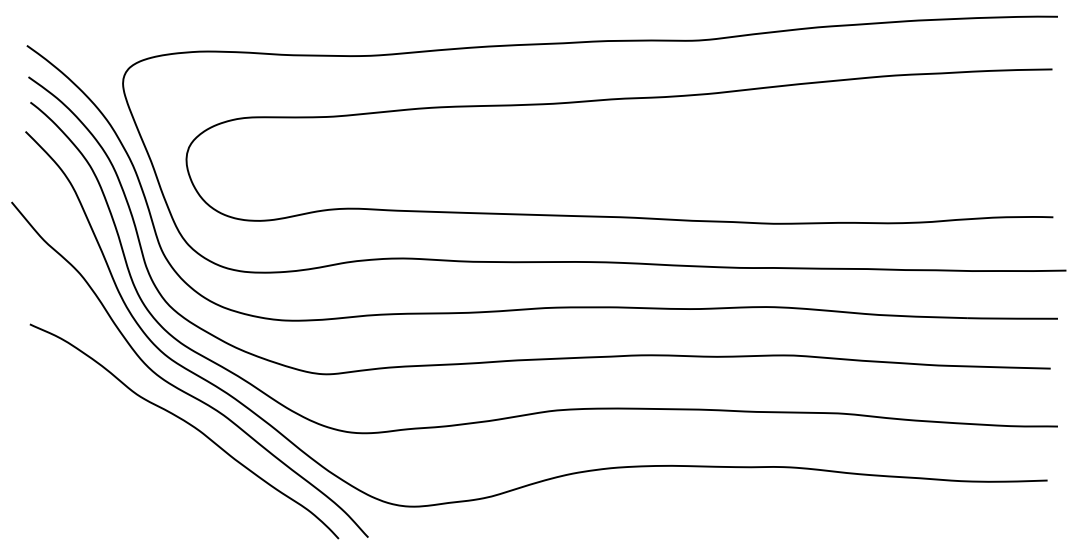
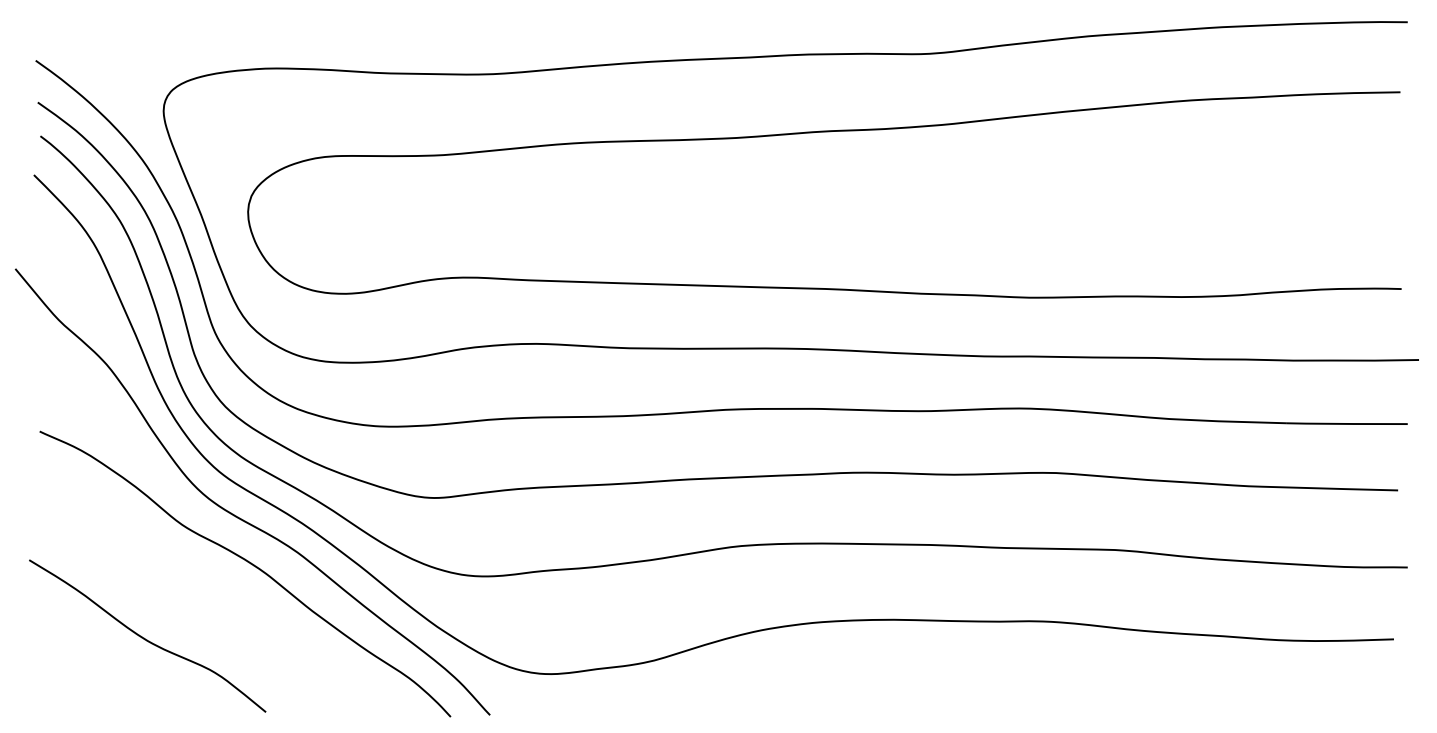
curve: (109, 479) -> (145, 637), added

